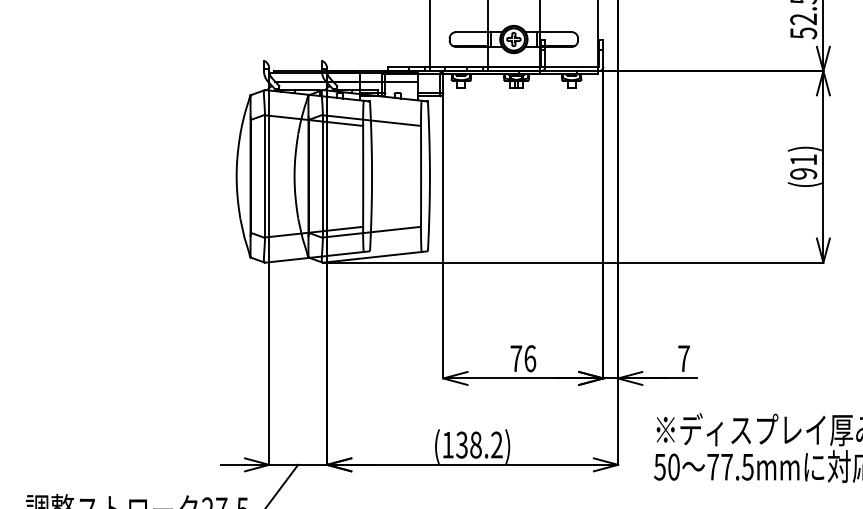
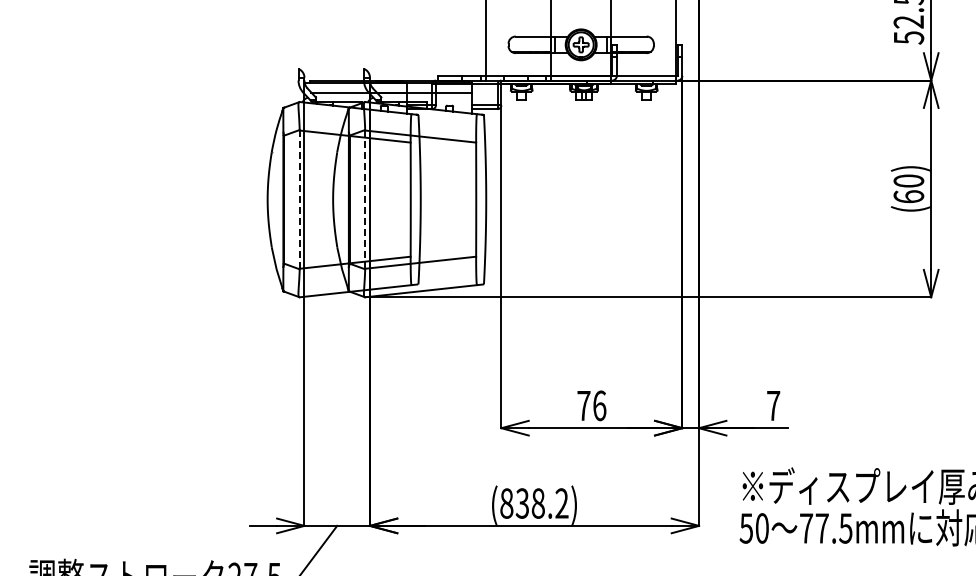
text: (803, 166) -> (908, 188), (91) -> (60)
line: (264, 176) -> (299, 199), solid -> dashed
line: (323, 176) -> (365, 199), solid -> dashed
text: (447, 445) -> (506, 503), (138.2) -> (838.2)

